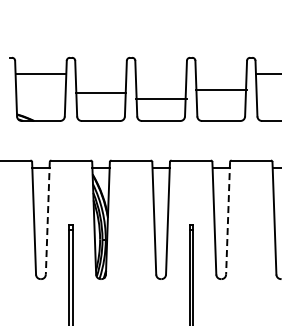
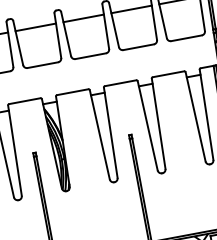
line: (220, 89) -> (131, 9), moved
line: (100, 92) -> (35, 27), moved
line: (160, 98) -> (83, 18), moved
line: (47, 218) -> (14, 150), dashed -> solid
line: (228, 218) -> (159, 123), dashed -> solid

